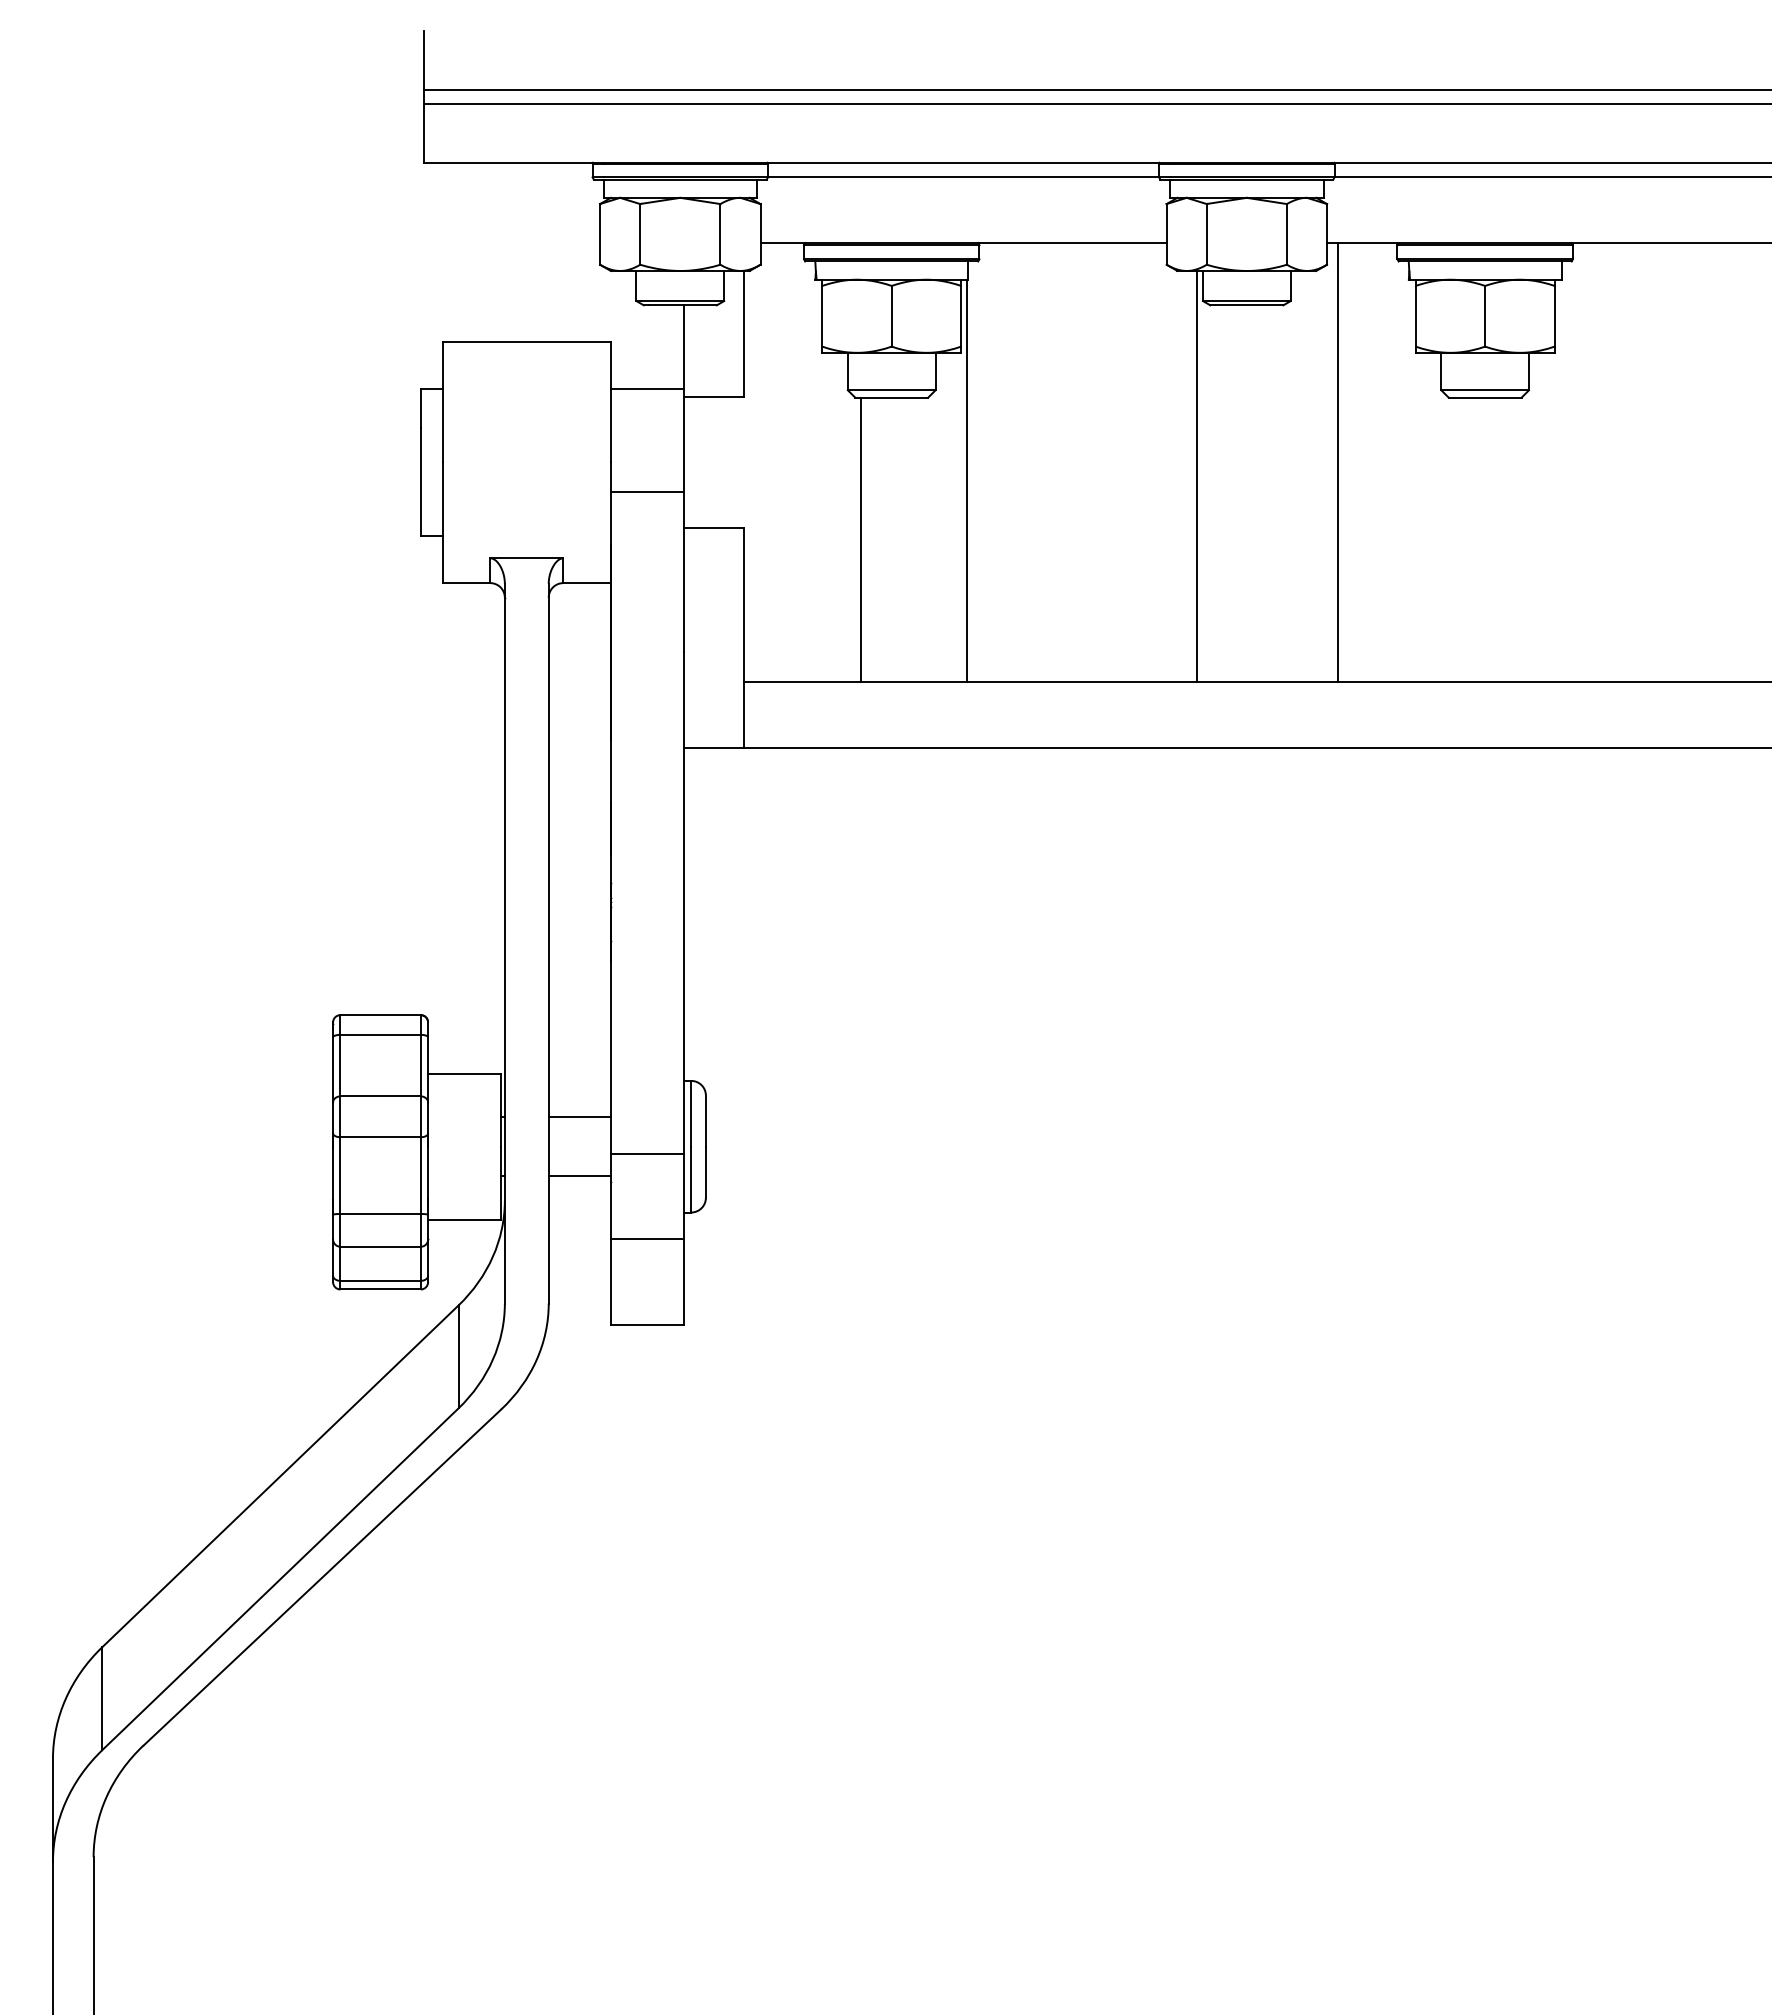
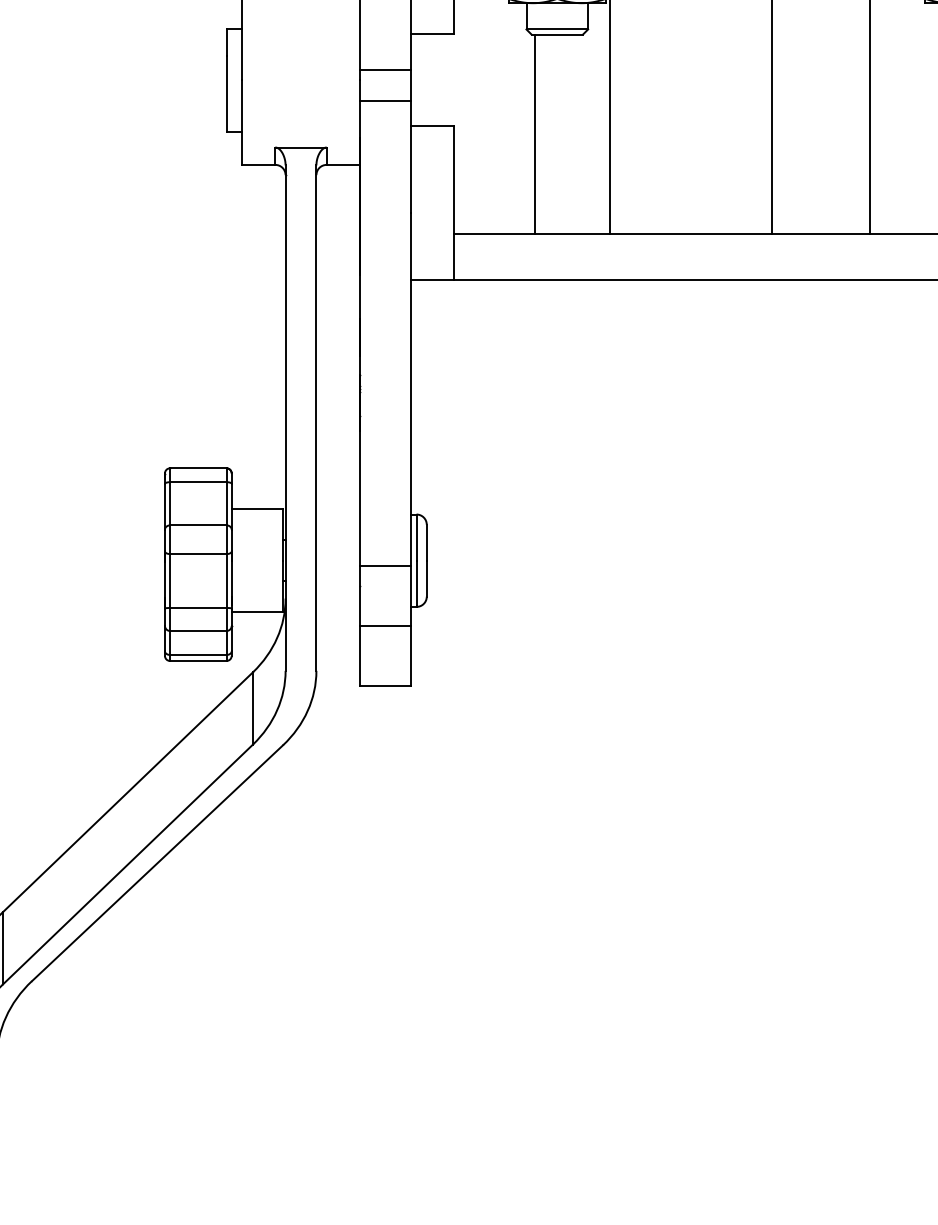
line: (646, 389) -> (385, 70), moved
line: (579, 1117) -> (338, 540), removed
line: (579, 1175) -> (338, 580), removed

